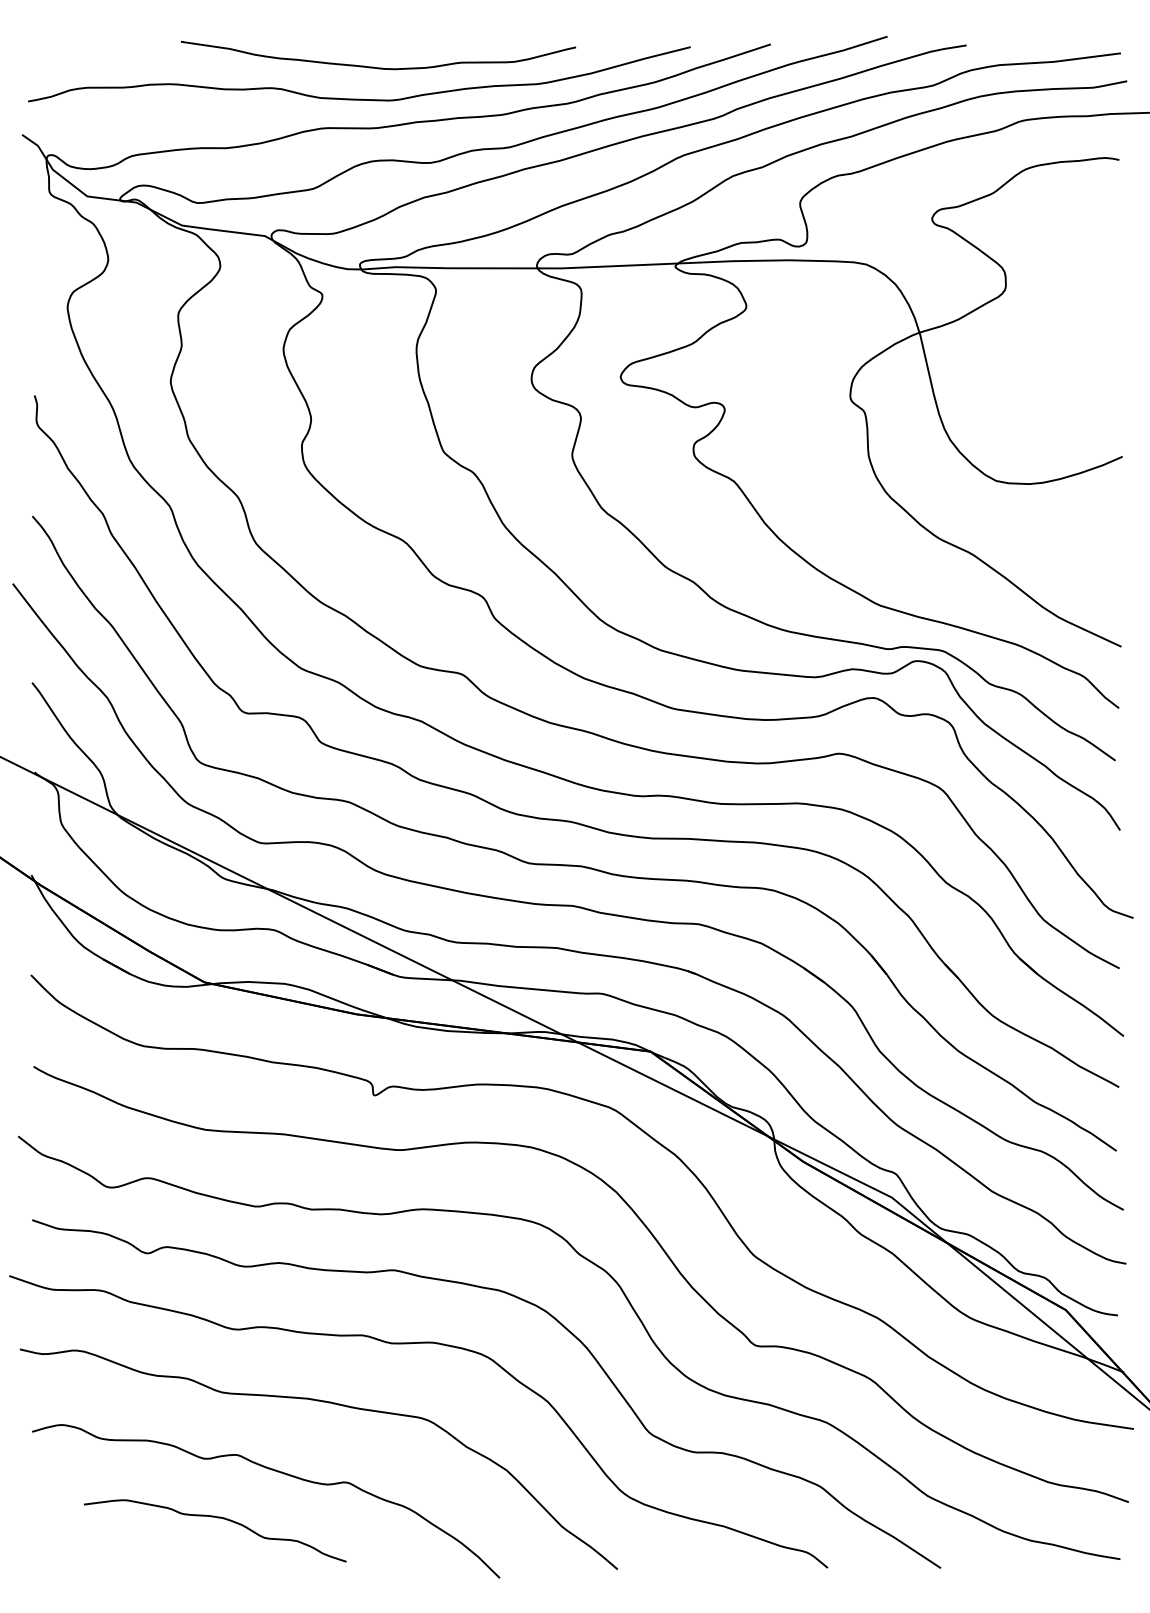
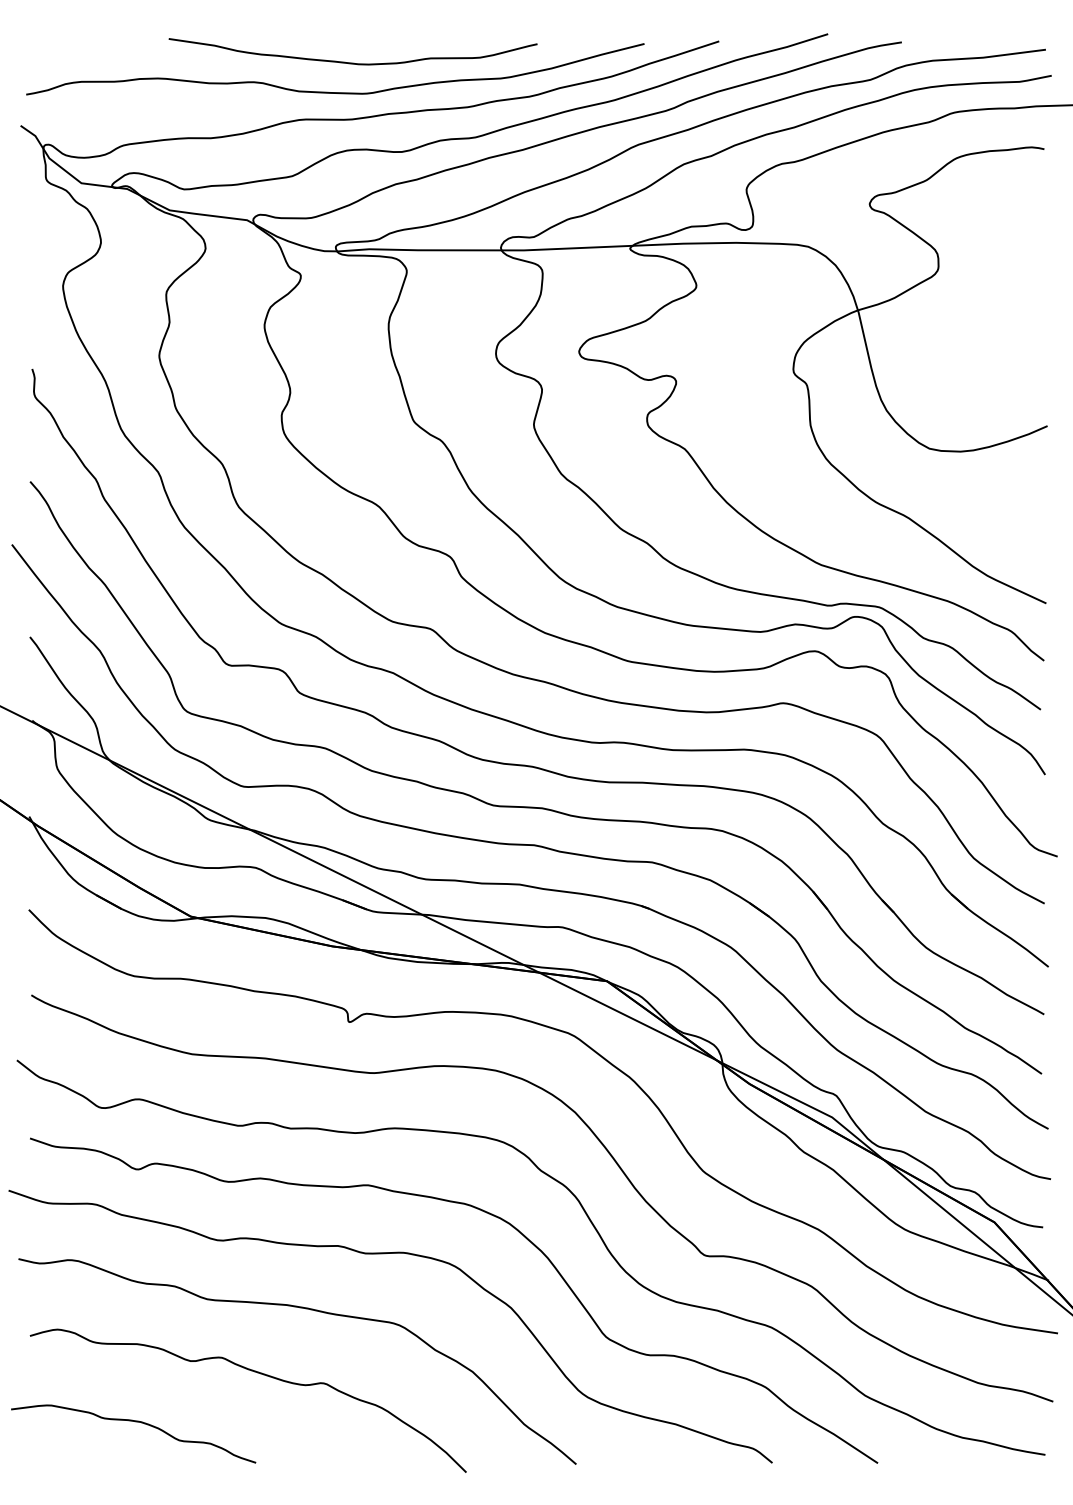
curve: (217, 1518) -> (135, 1422), moved

